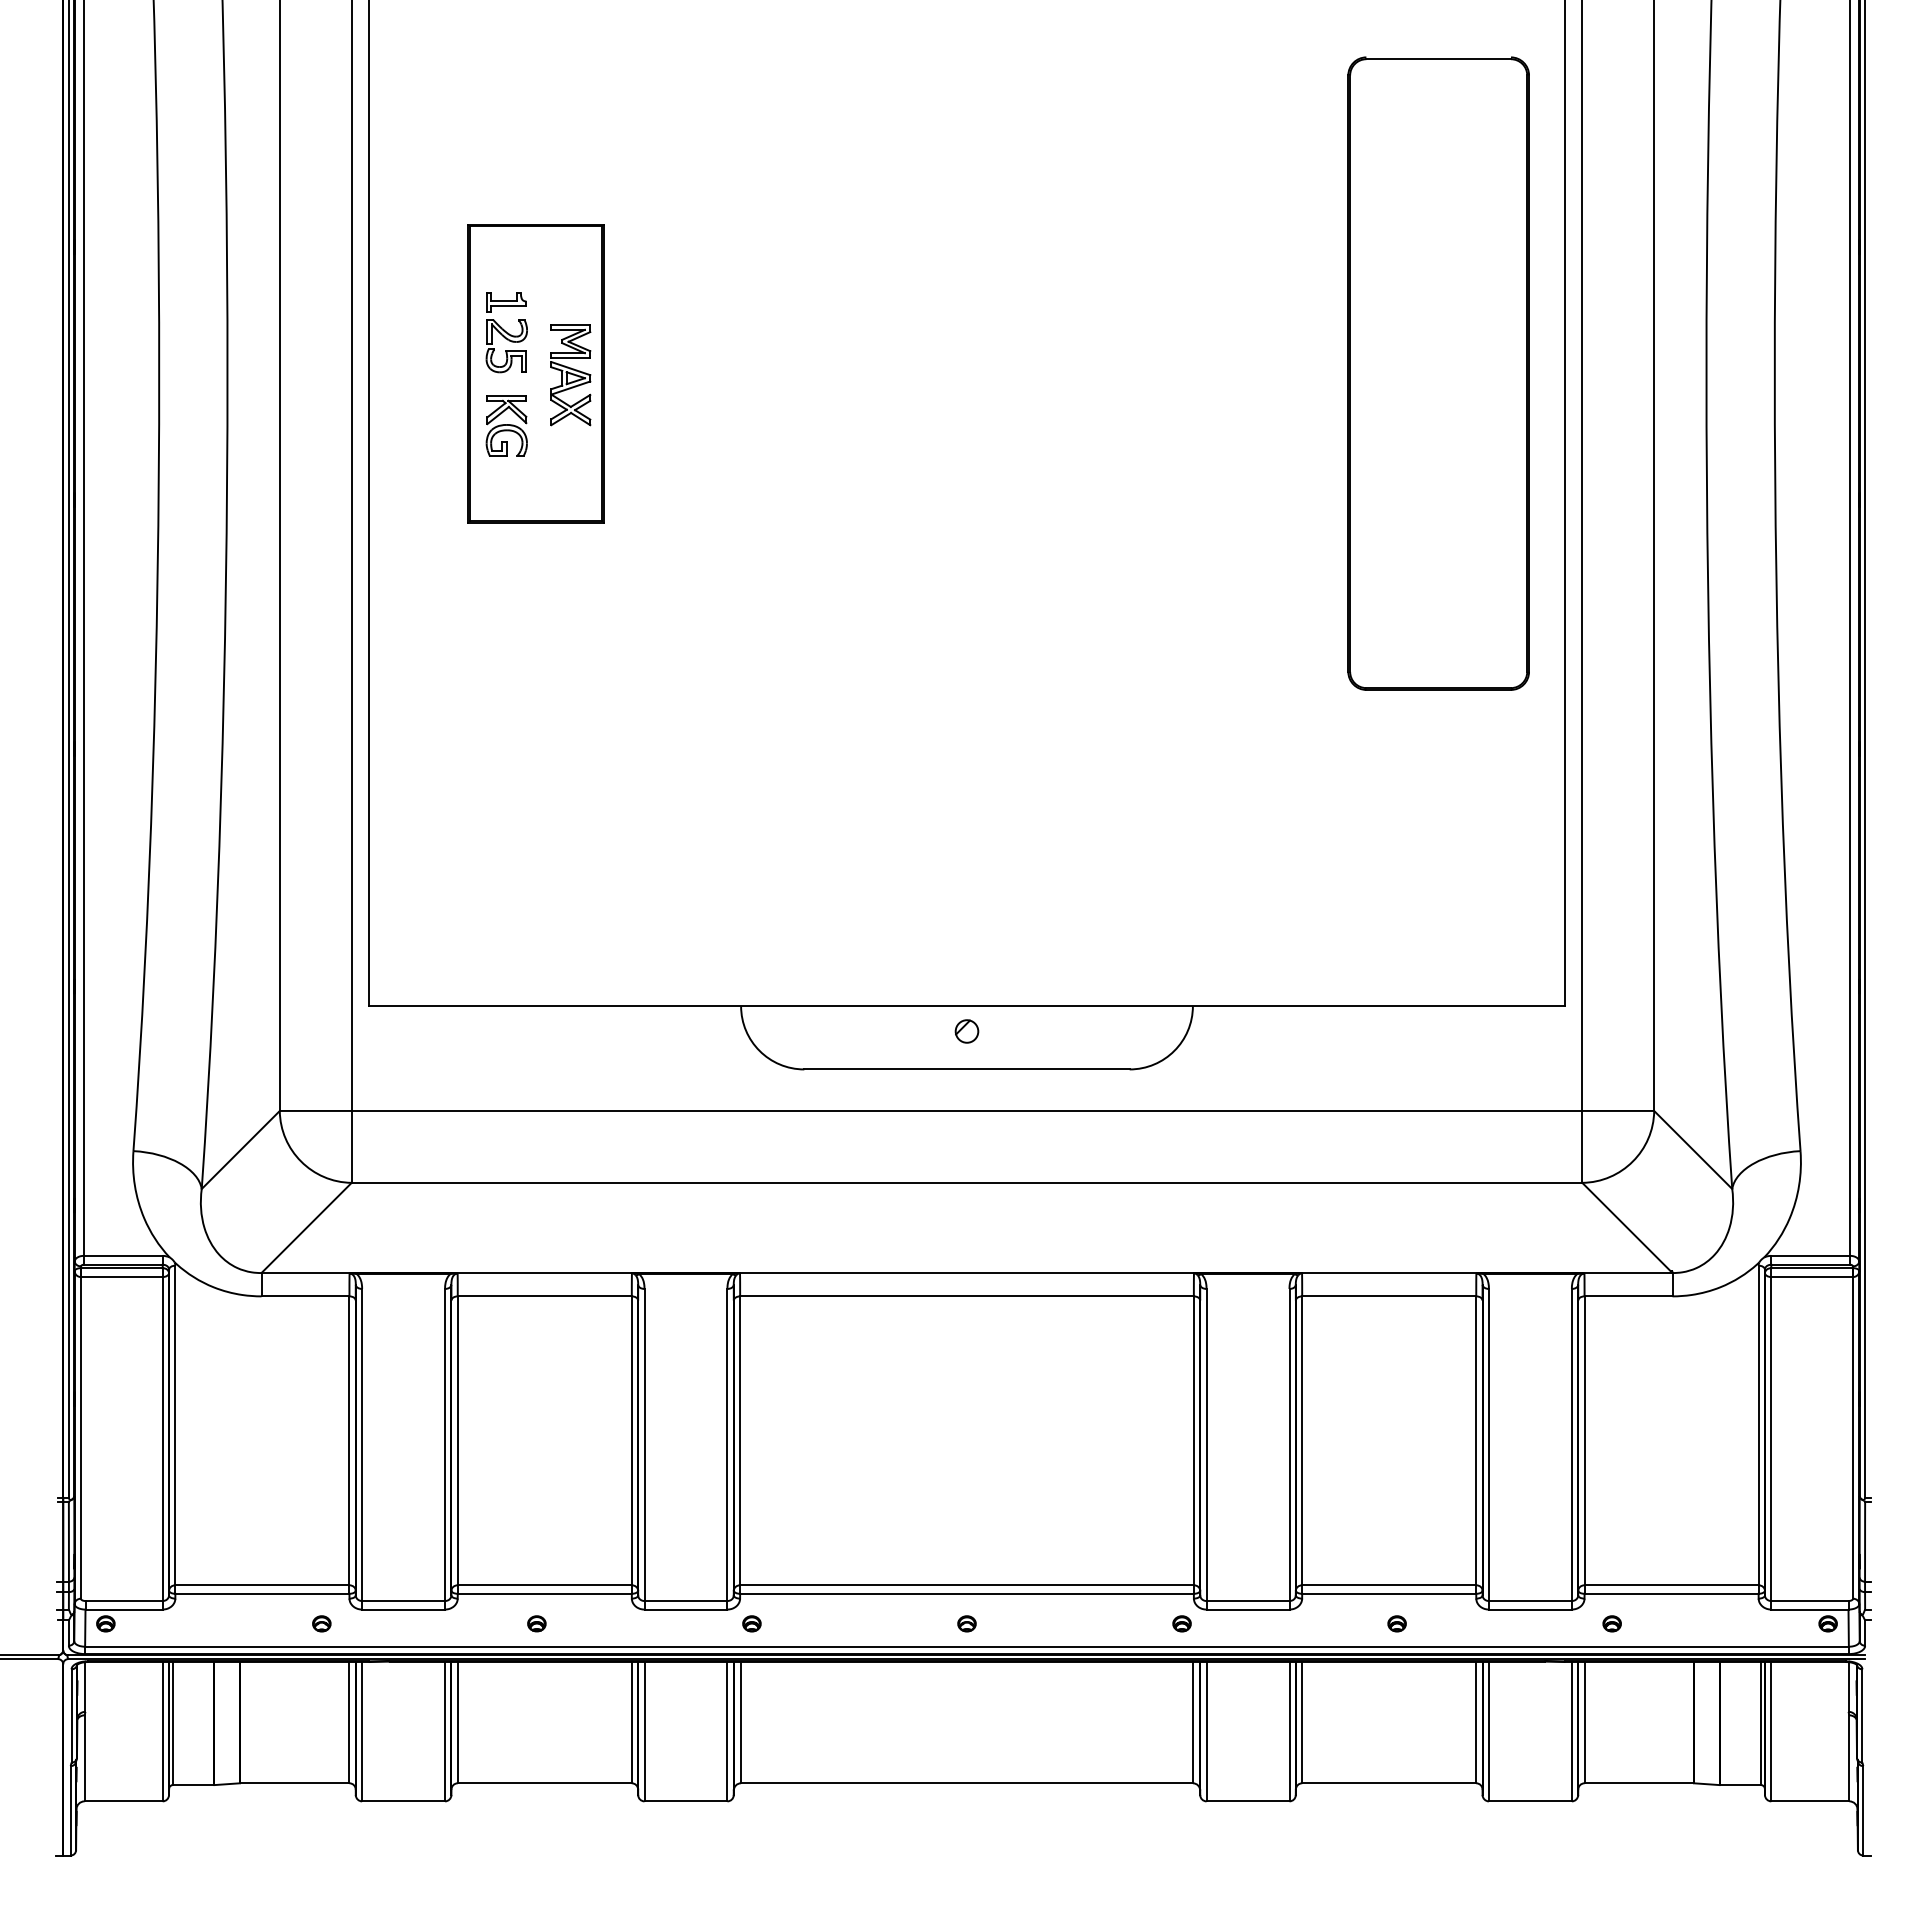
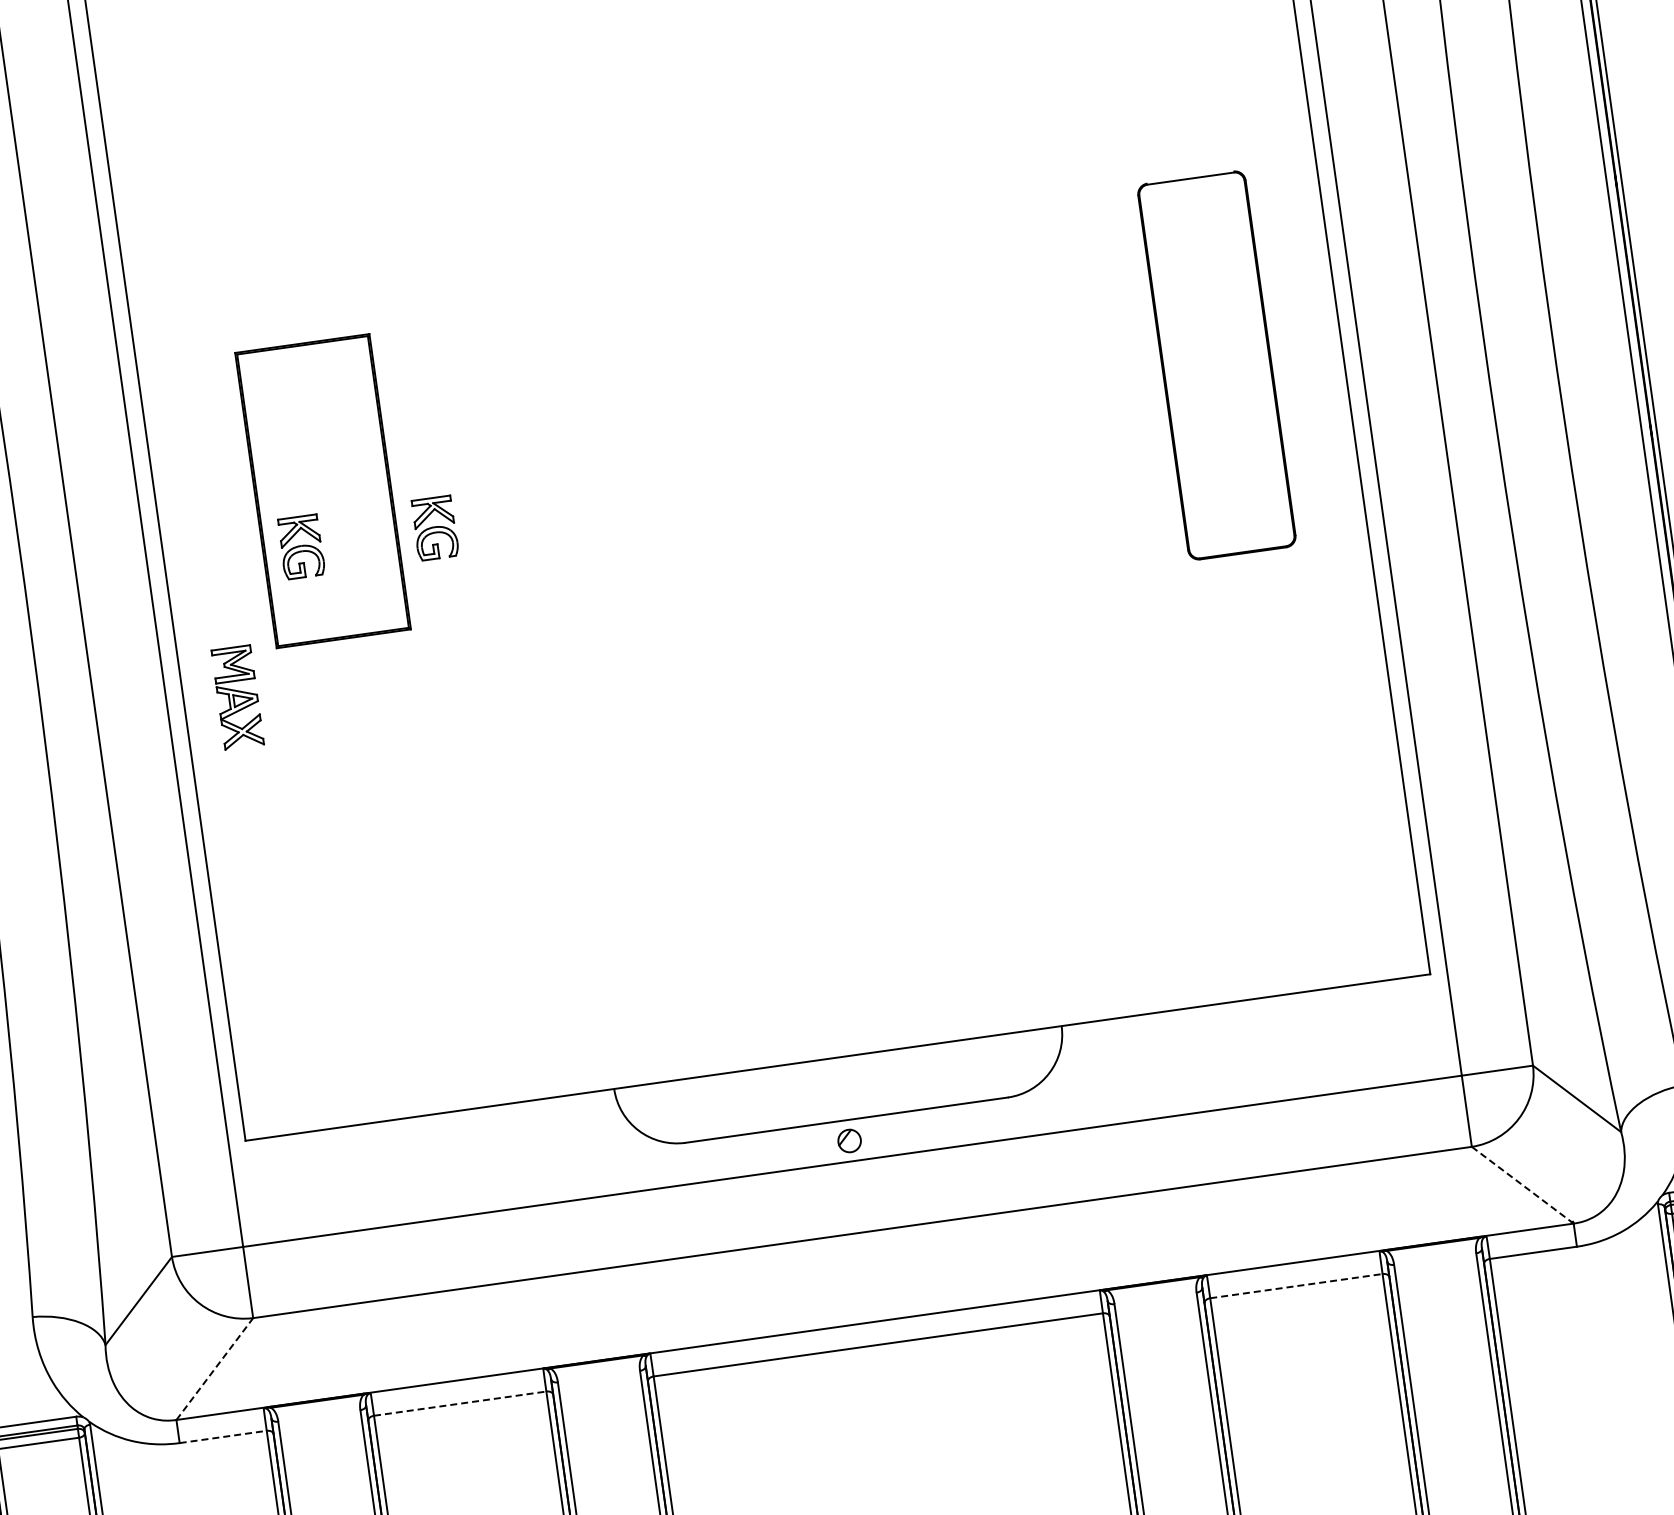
part: (506, 332) -> (288, 454), removed
part: (1438, 373) -> (1216, 365), size x0.6
part: (570, 375) -> (237, 697), moved
part: (641, 425) -> (434, 527), added
part: (966, 1031) -> (849, 1141), moved
line: (306, 1227) -> (214, 1368), solid -> dashed
line: (1626, 1227) -> (1521, 1184), solid -> dashed
line: (305, 1296) -> (223, 1437), solid -> dashed
line: (545, 1296) -> (460, 1403), solid -> dashed
line: (1389, 1296) -> (1296, 1286), solid -> dashed

